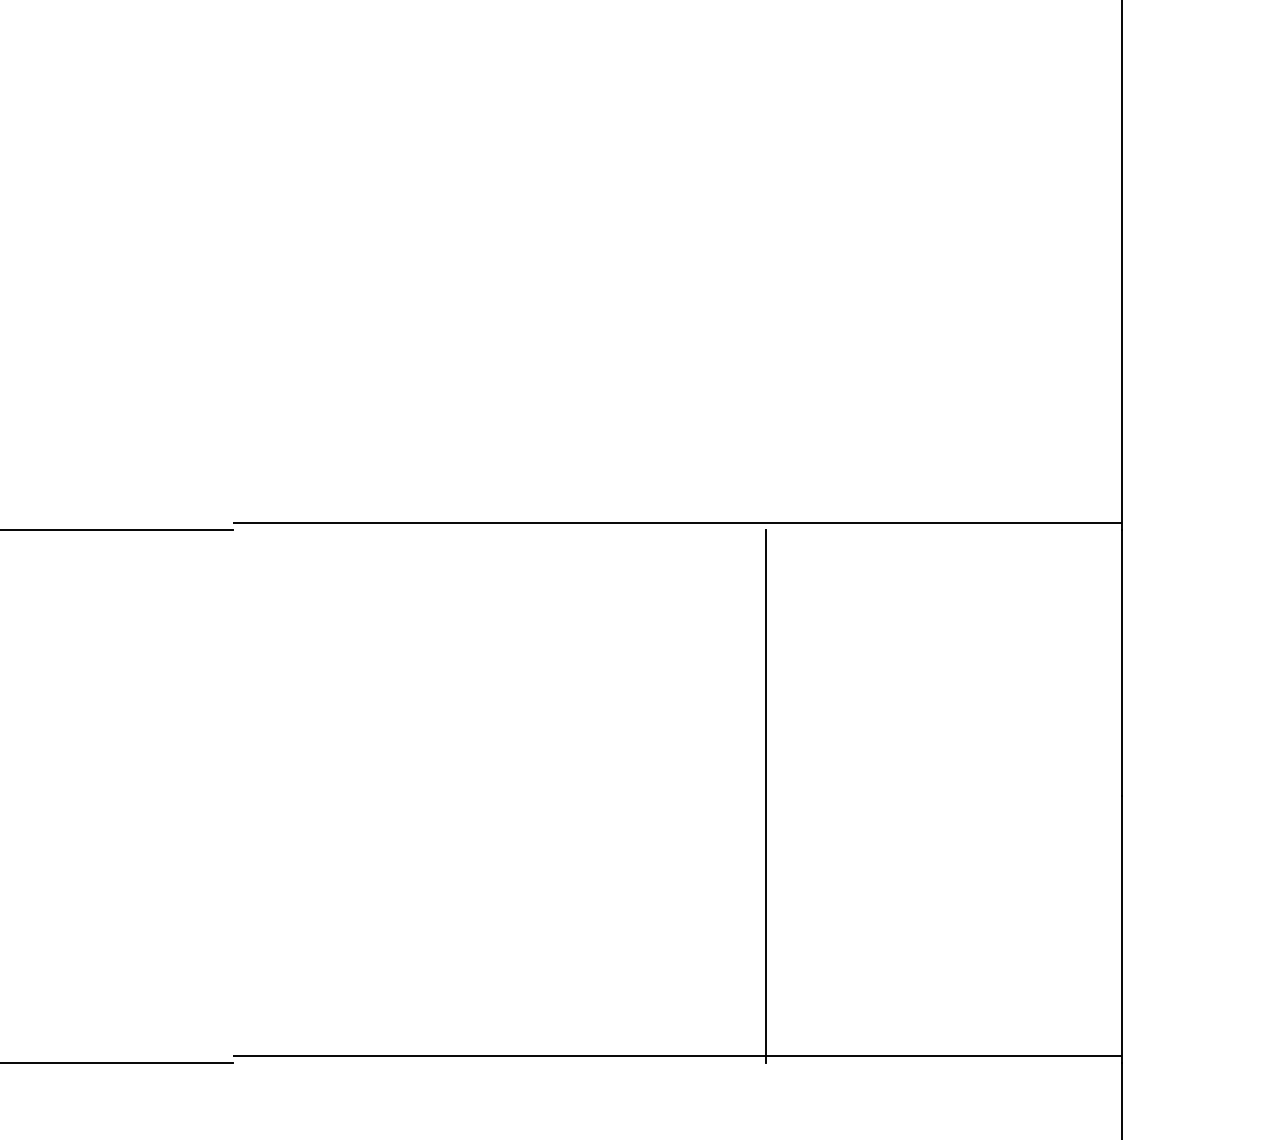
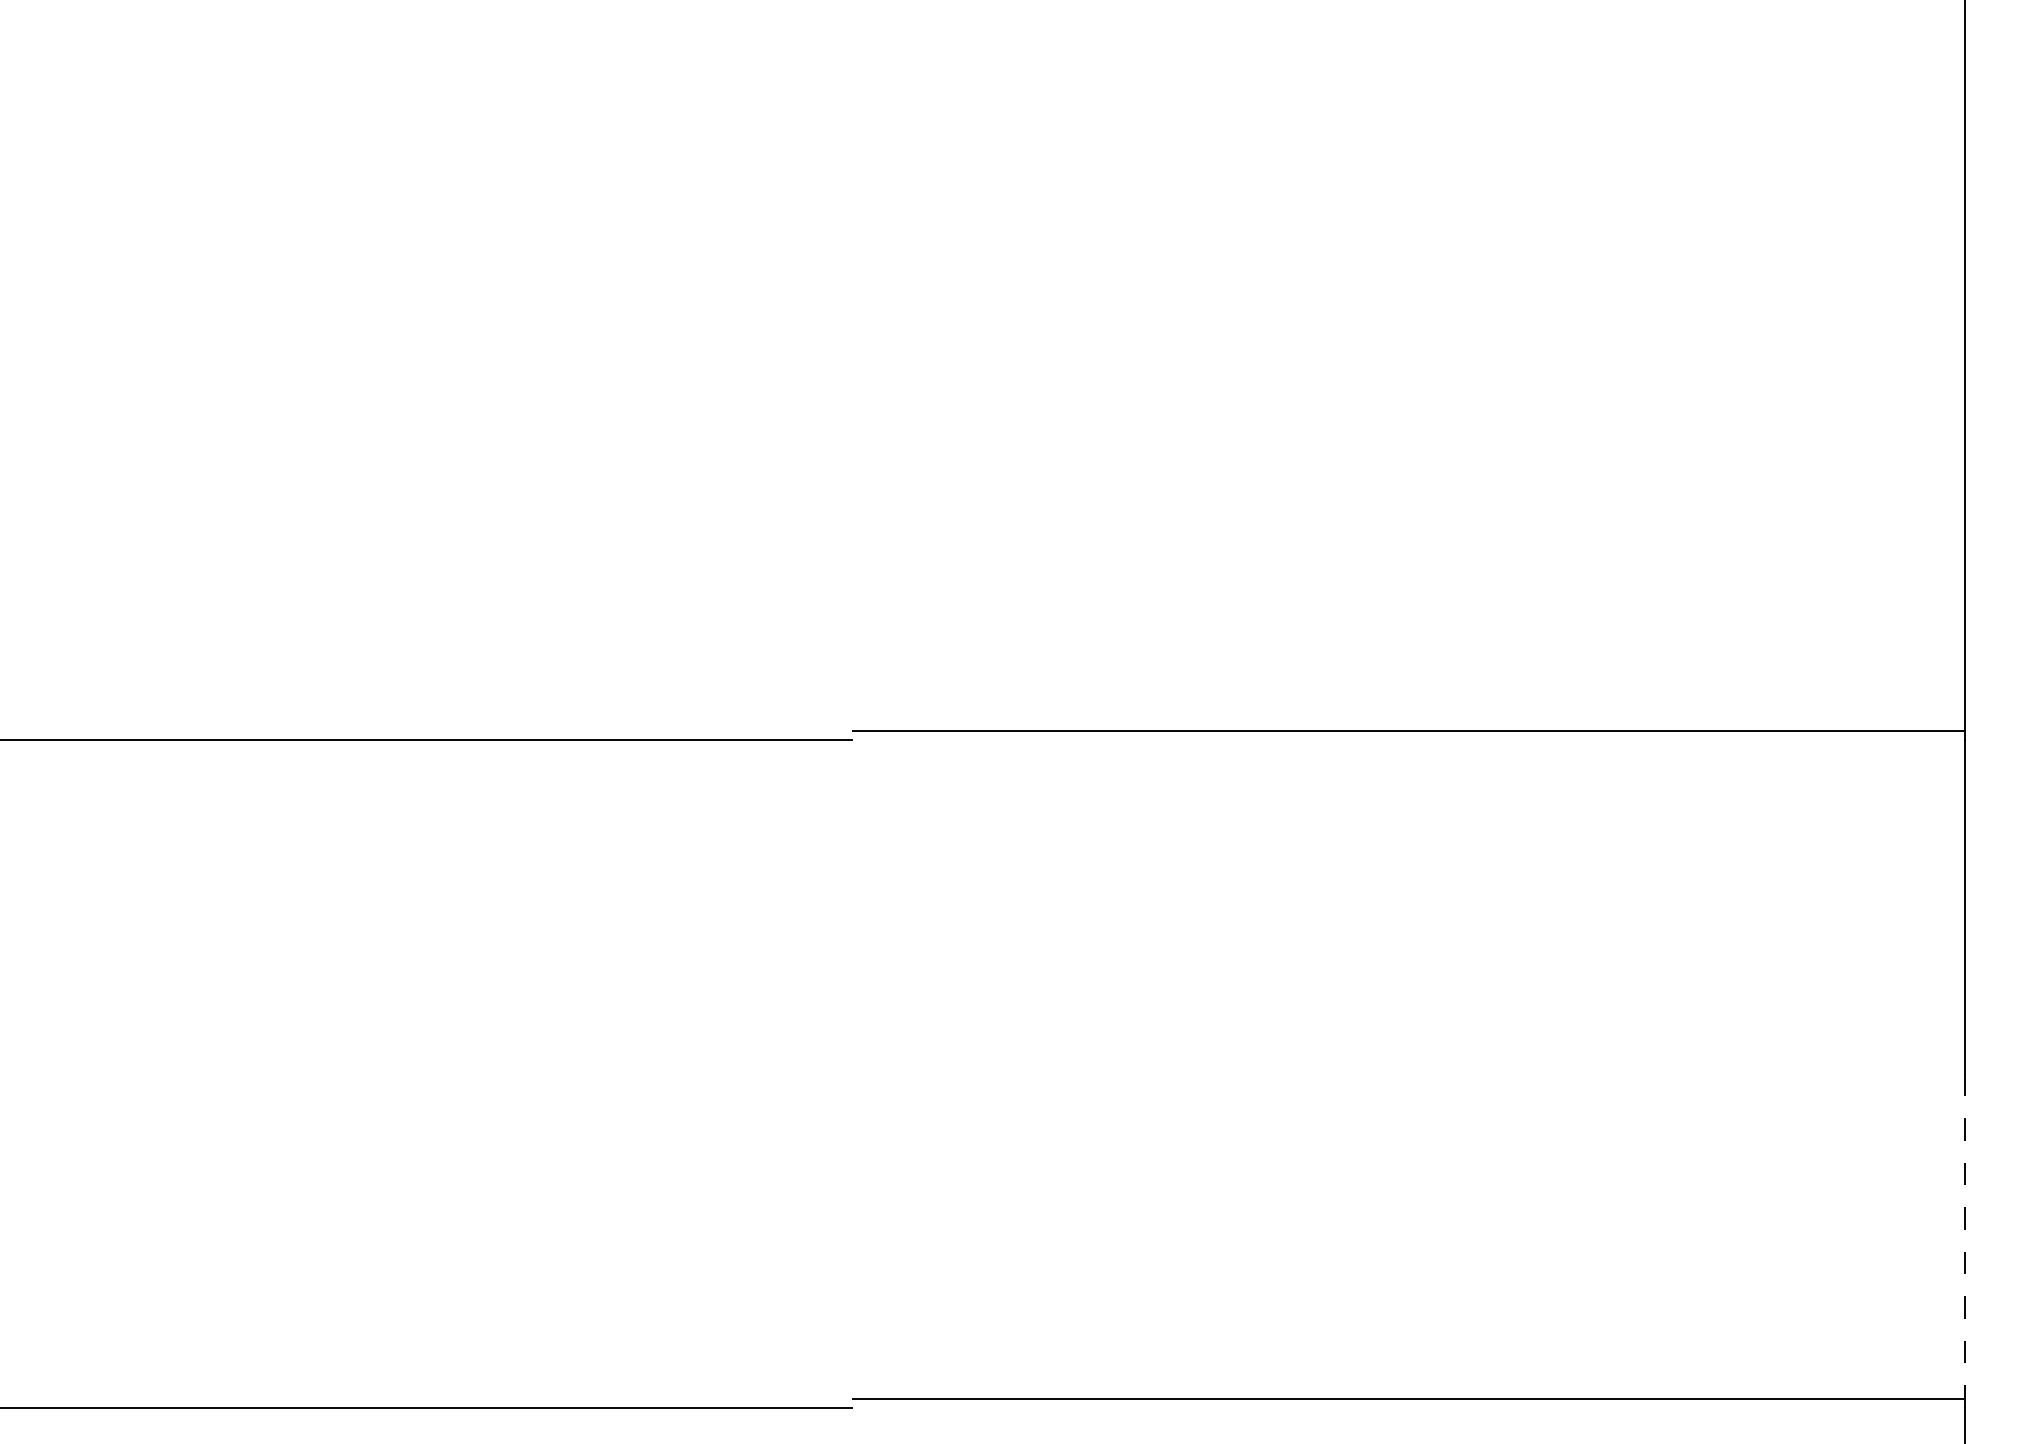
line: (766, 796) -> (1519, 1073), removed
line: (1121, 929) -> (1964, 1240), solid -> dashed

